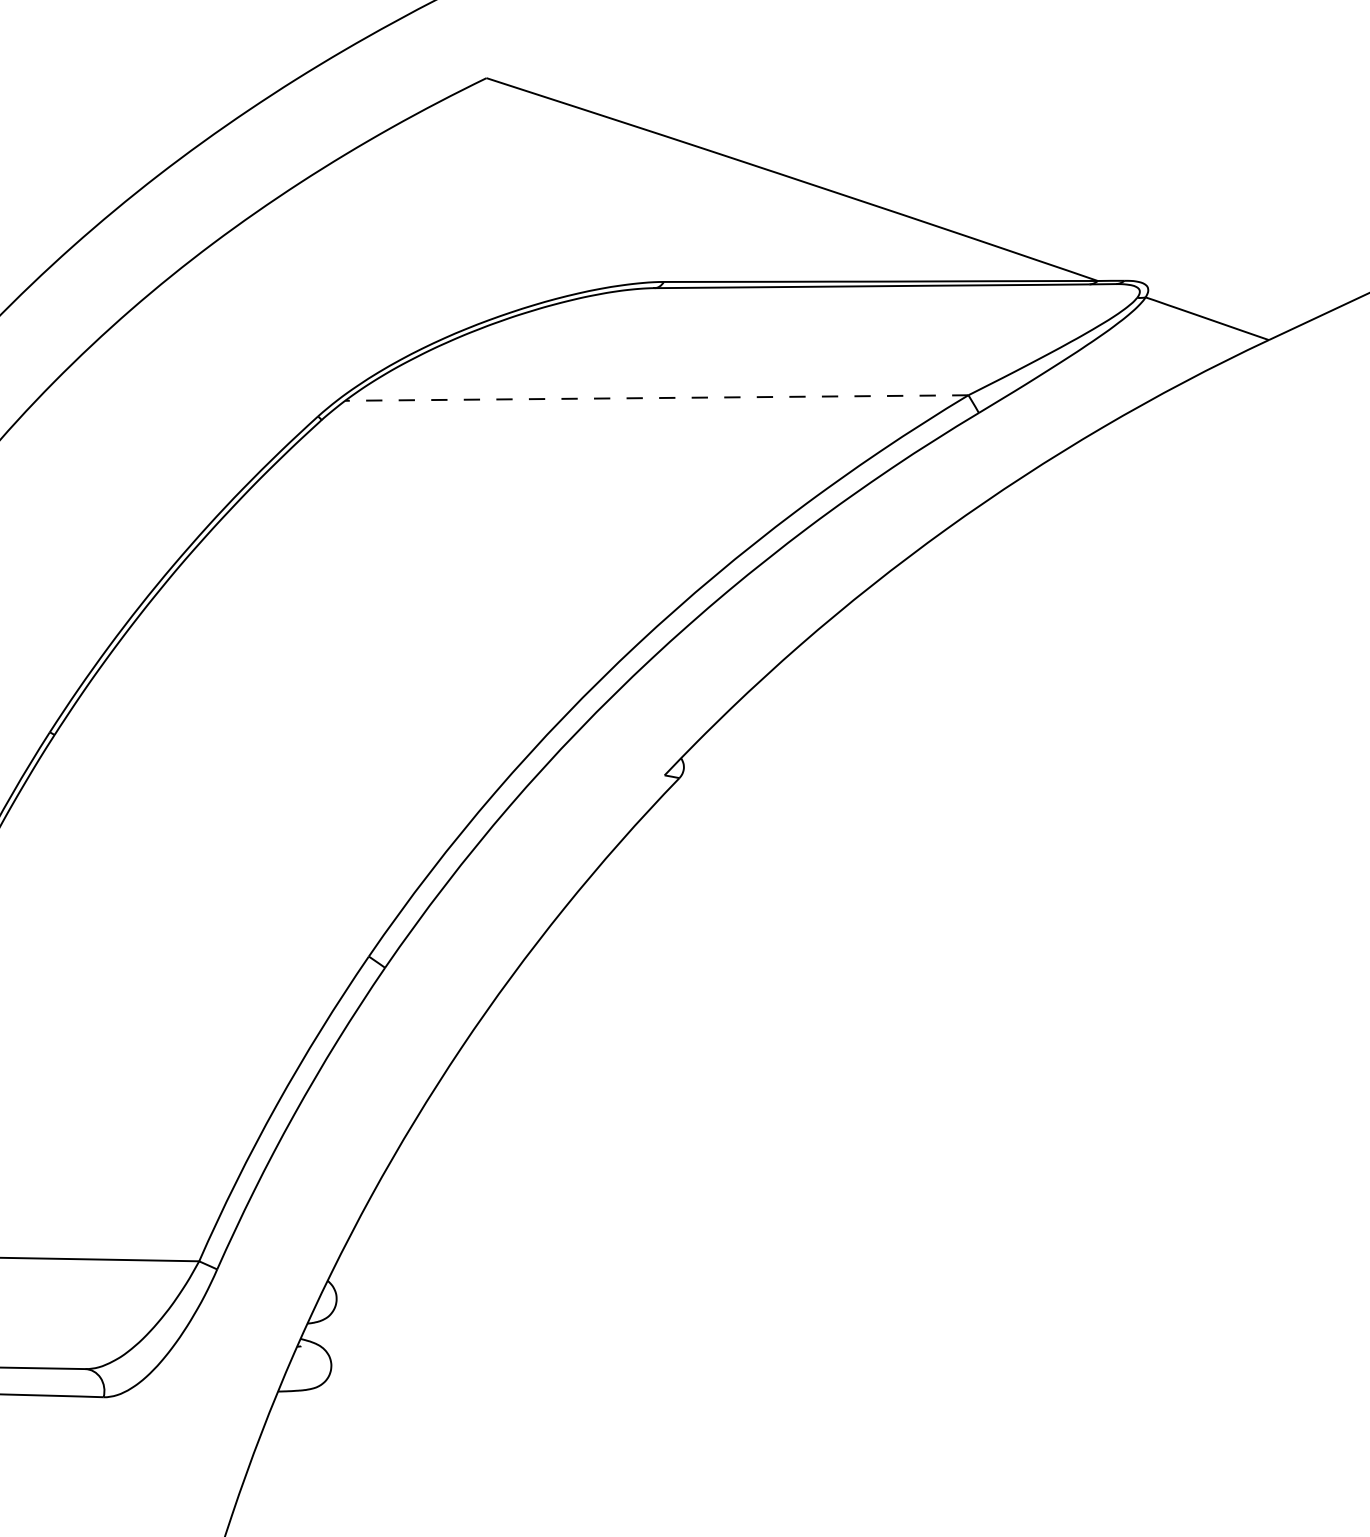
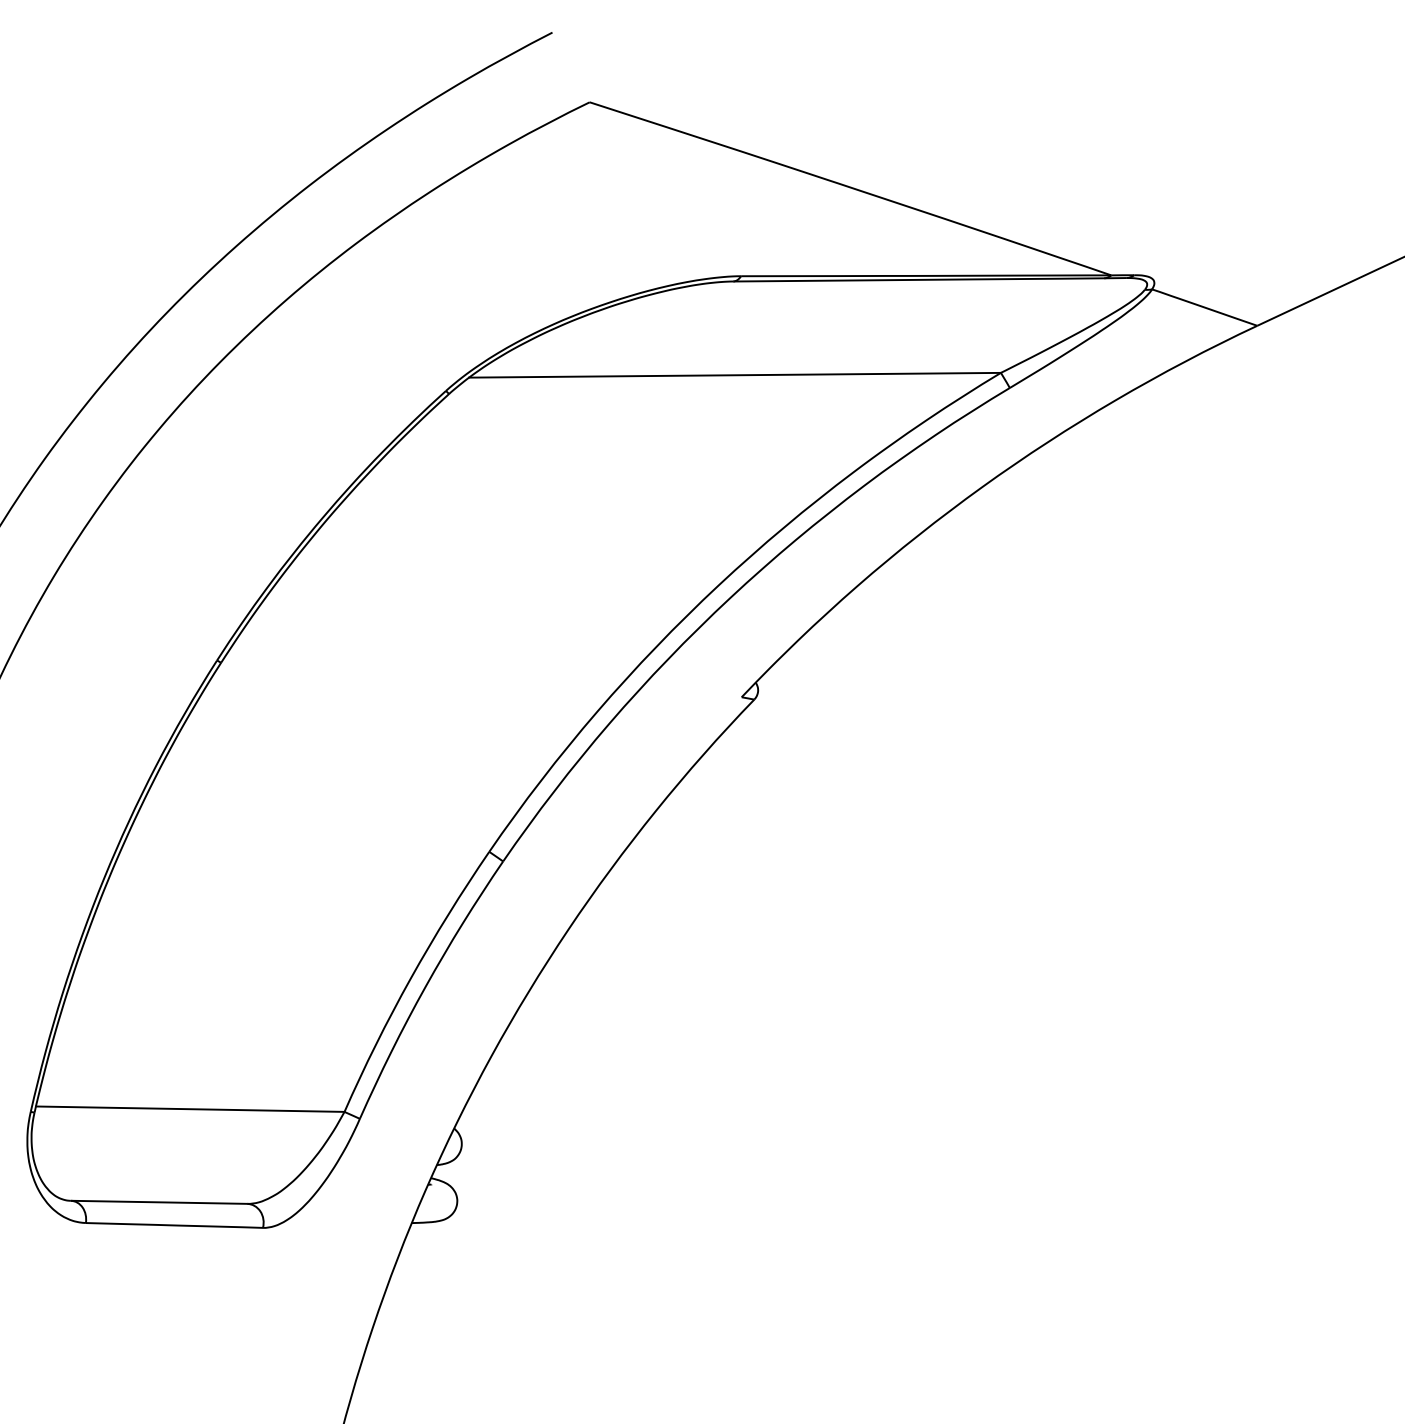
line: (657, 398) -> (735, 375), dashed -> solid

